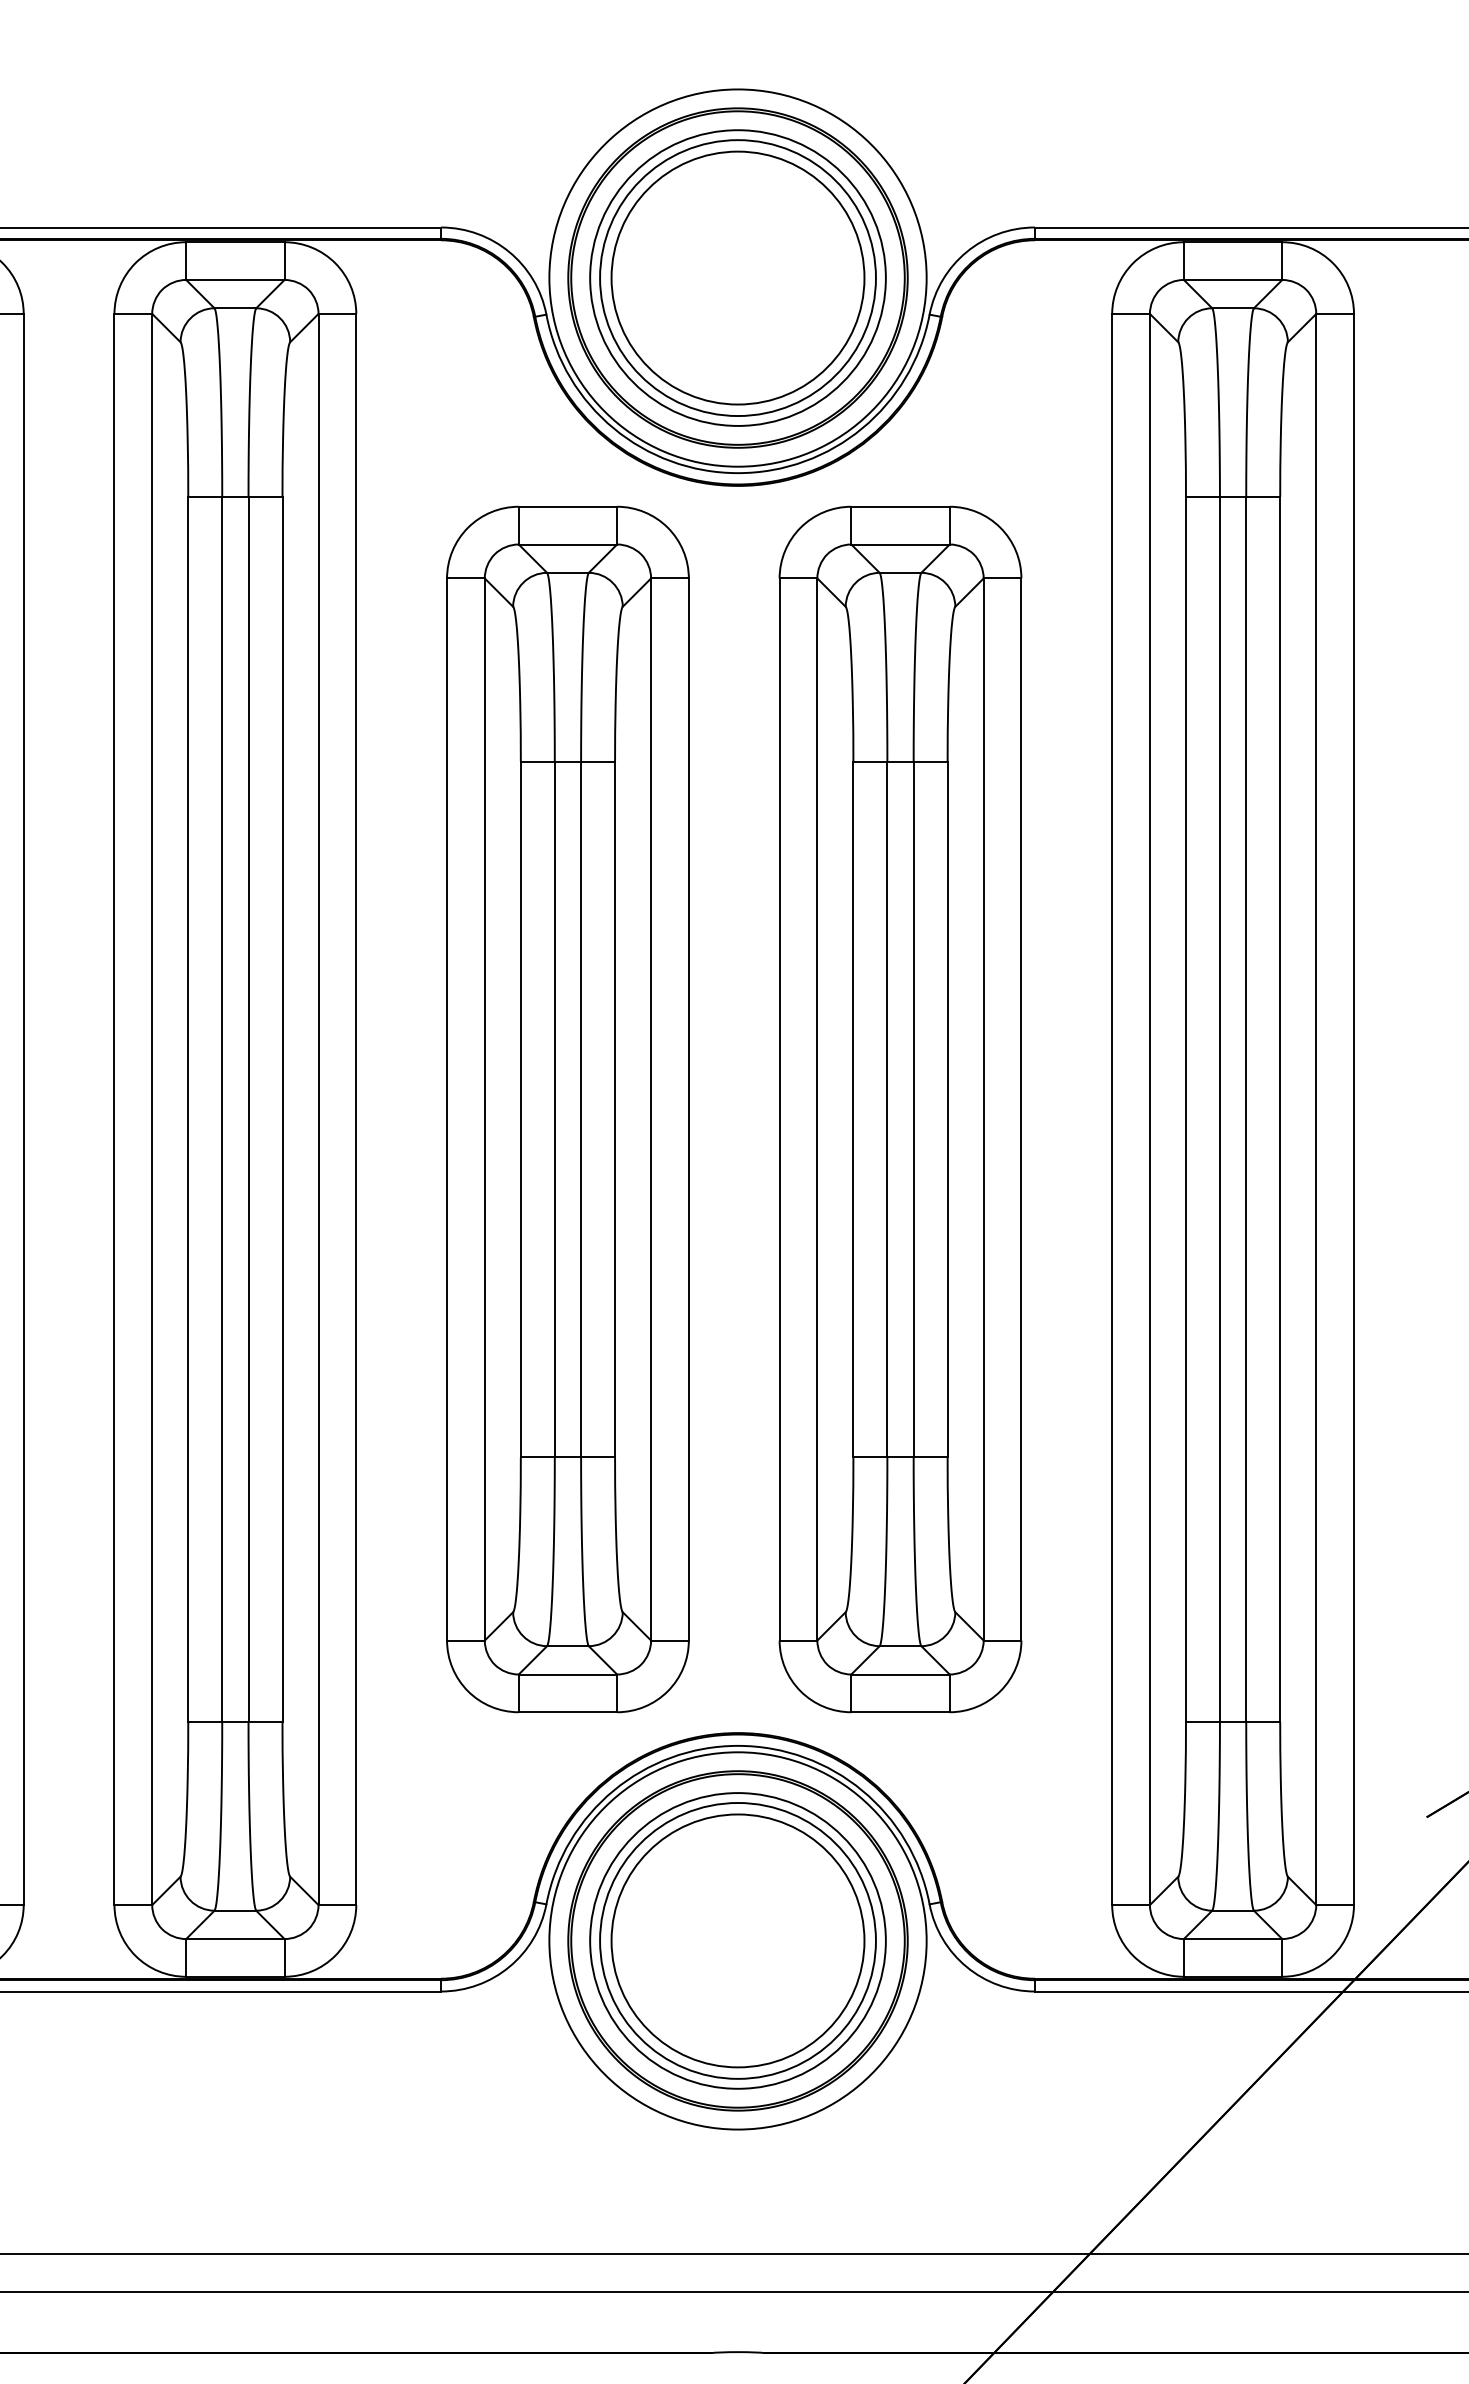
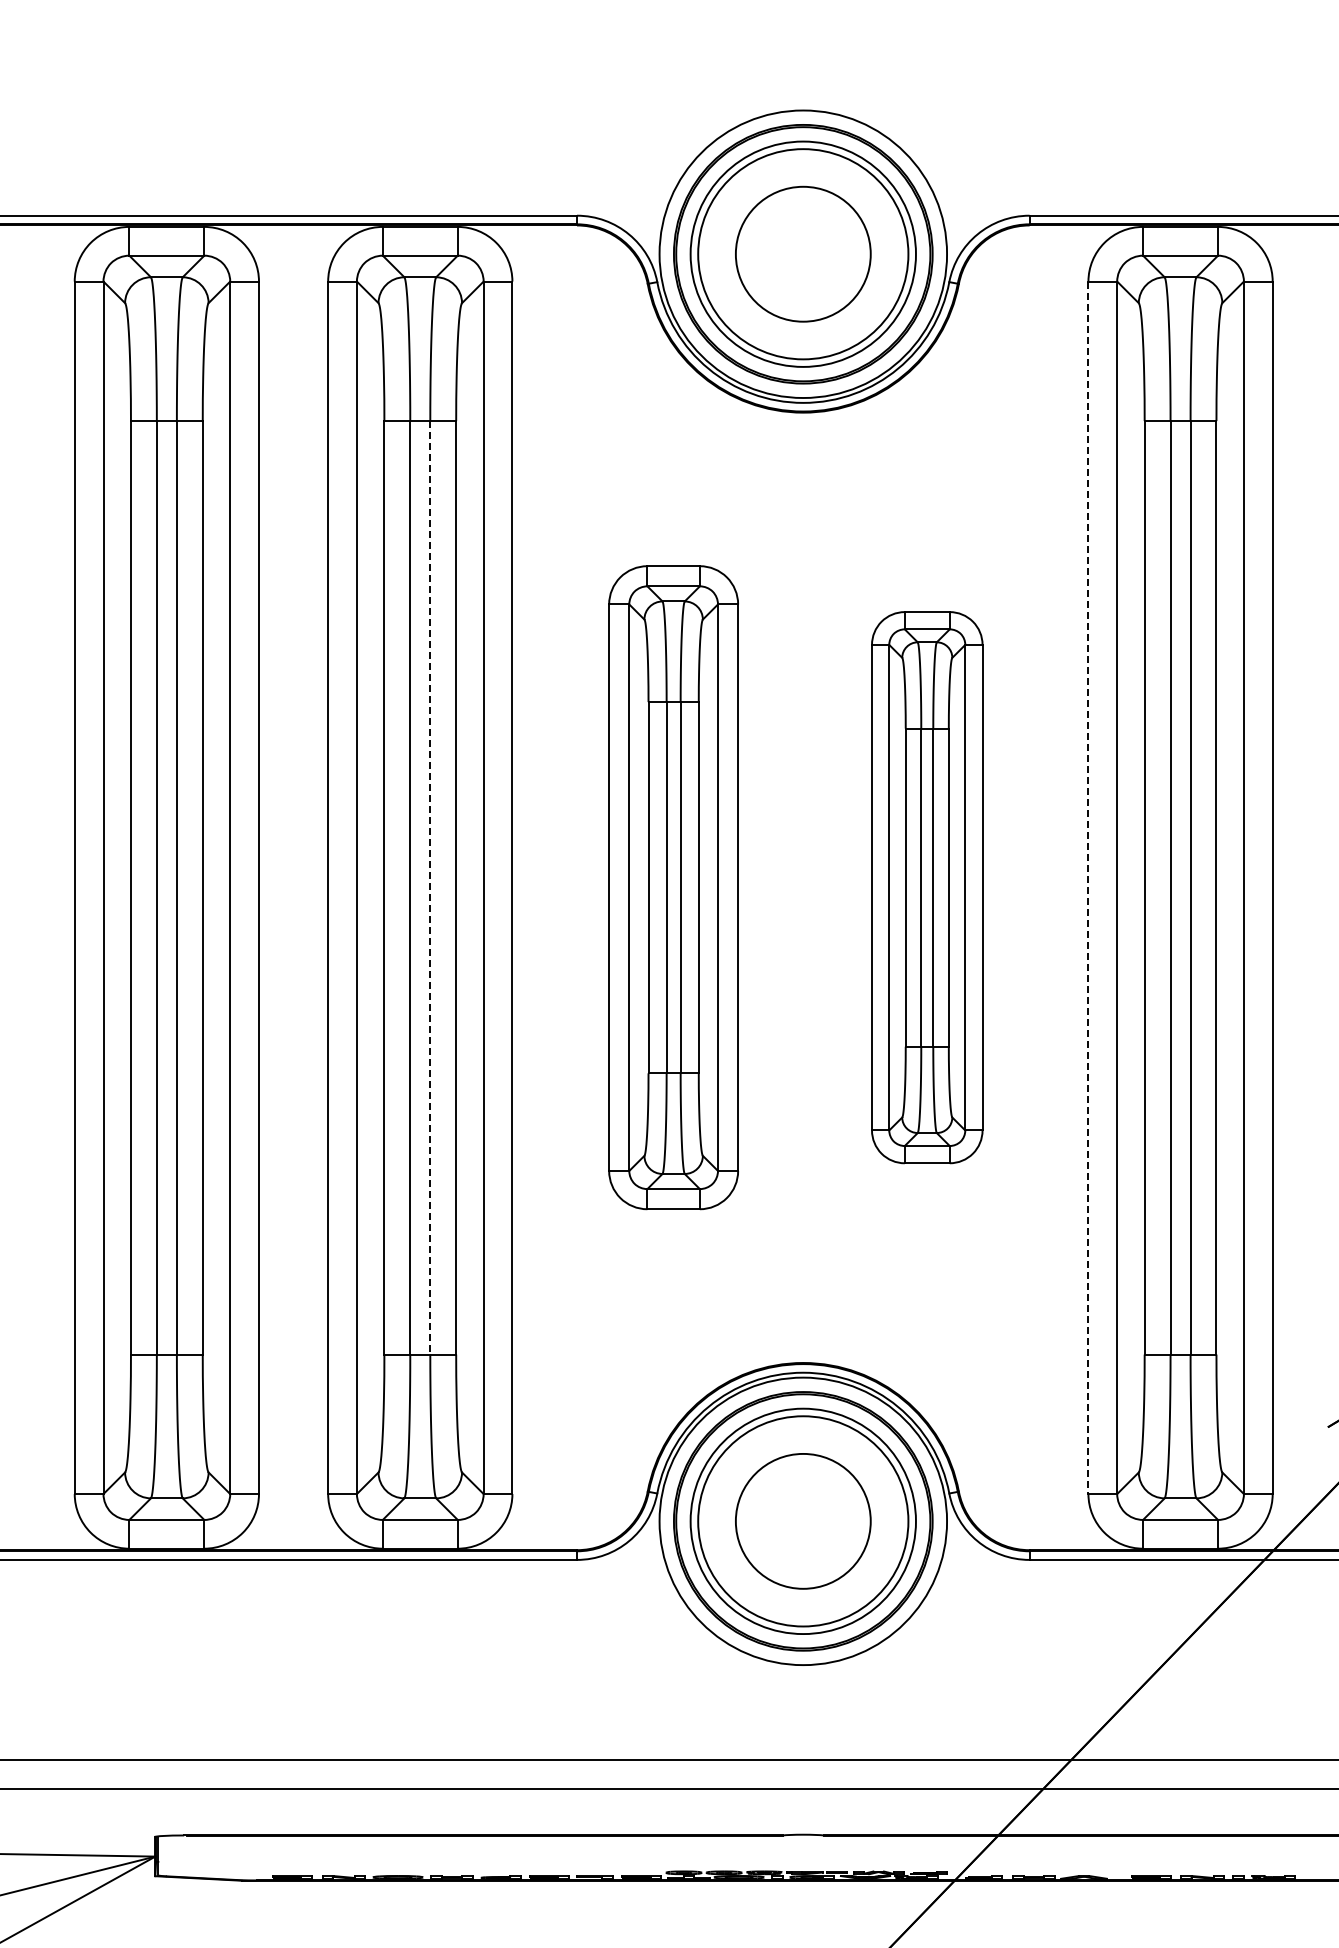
circle: (736, 277) -> (802, 253), size x0.7
line: (248, 1109) -> (430, 887), solid -> dashed
part: (567, 1109) -> (673, 887), size x0.7
part: (900, 1109) -> (927, 887), size x0.6
line: (1112, 1110) -> (1088, 888), solid -> dashed
circle: (736, 1941) -> (802, 1521), size x0.7

